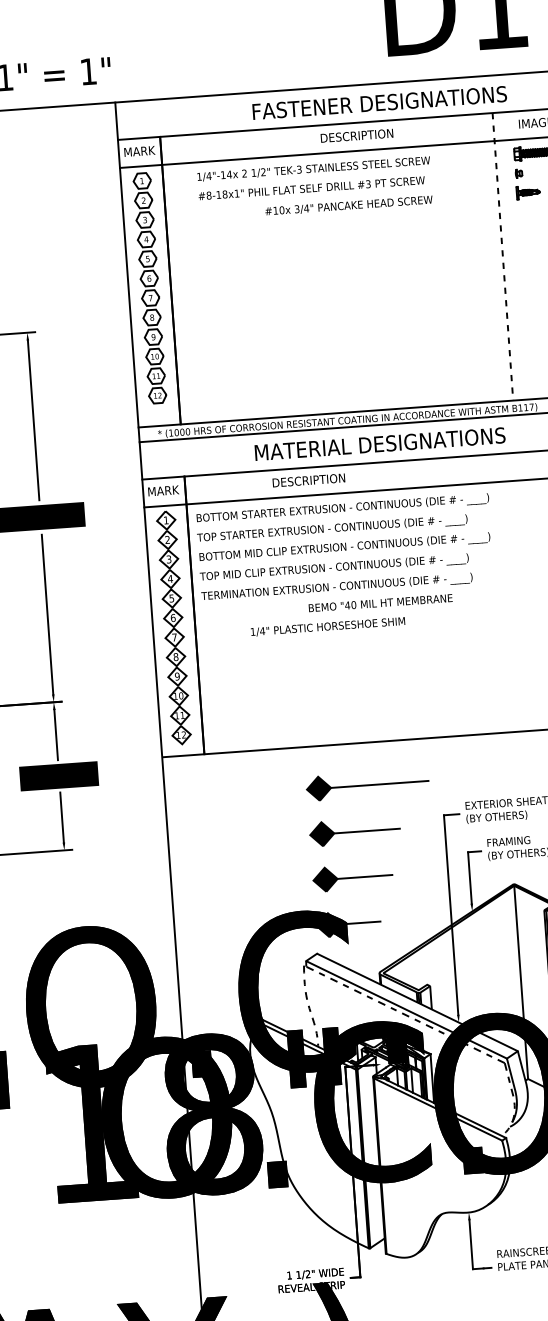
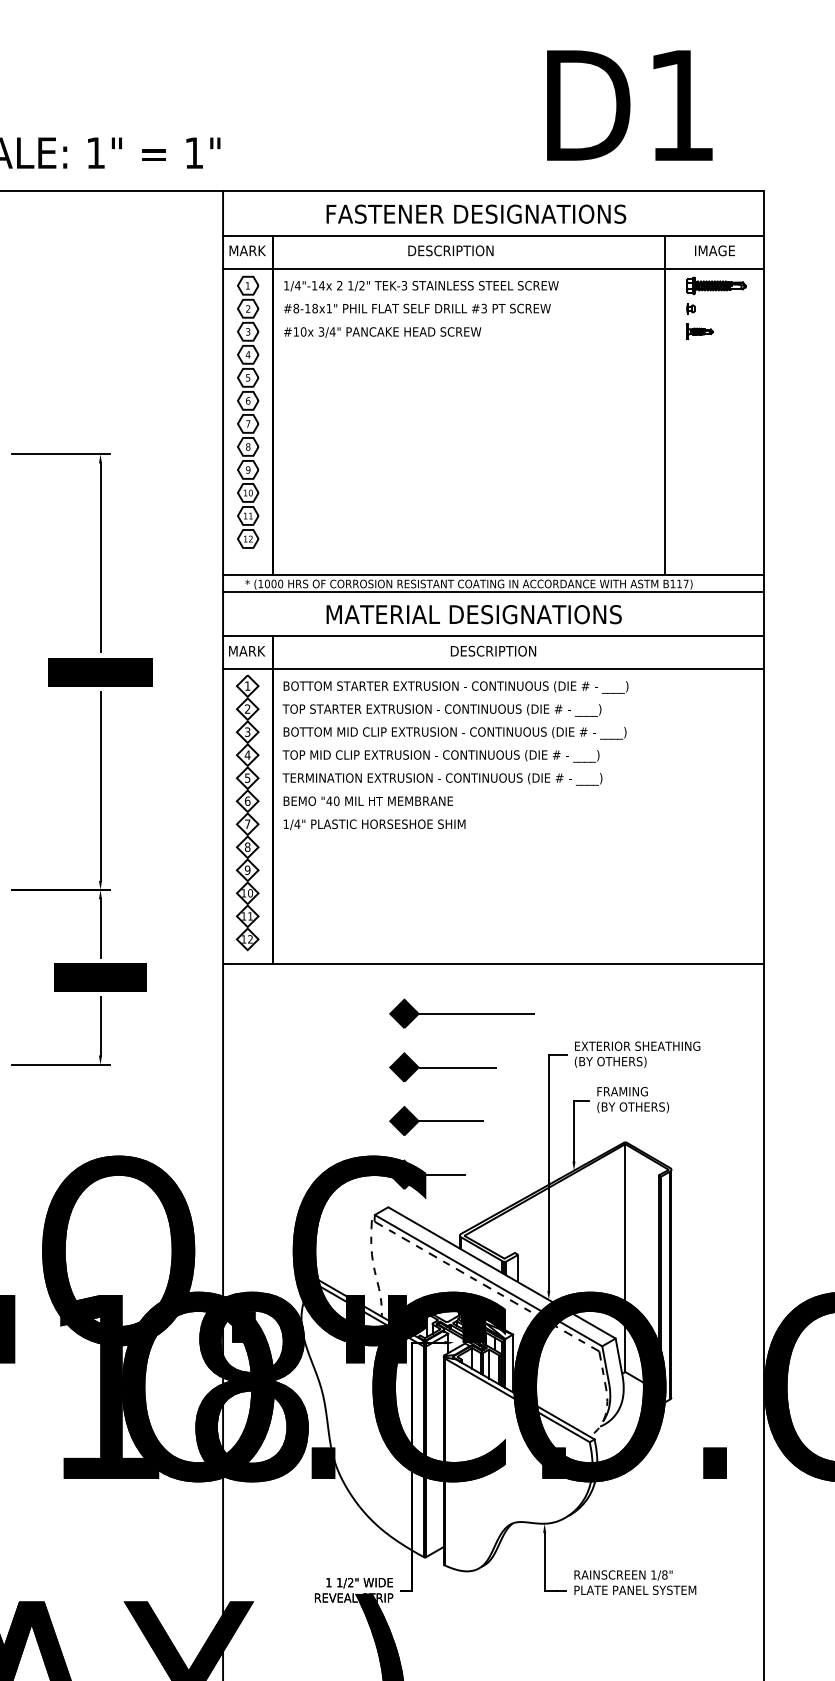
text: (379, 102) -> (476, 213), moved
text: (356, 135) -> (450, 250), moved
text: (313, 169) -> (421, 286), moved
text: (311, 188) -> (417, 308), moved
text: (348, 205) -> (382, 332), moved
line: (502, 257) -> (664, 405), dashed -> solid
text: (379, 444) -> (473, 614), moved
text: (308, 479) -> (493, 650), moved
text: (380, 602) -> (368, 800), moved
text: (327, 626) -> (374, 824), moved

